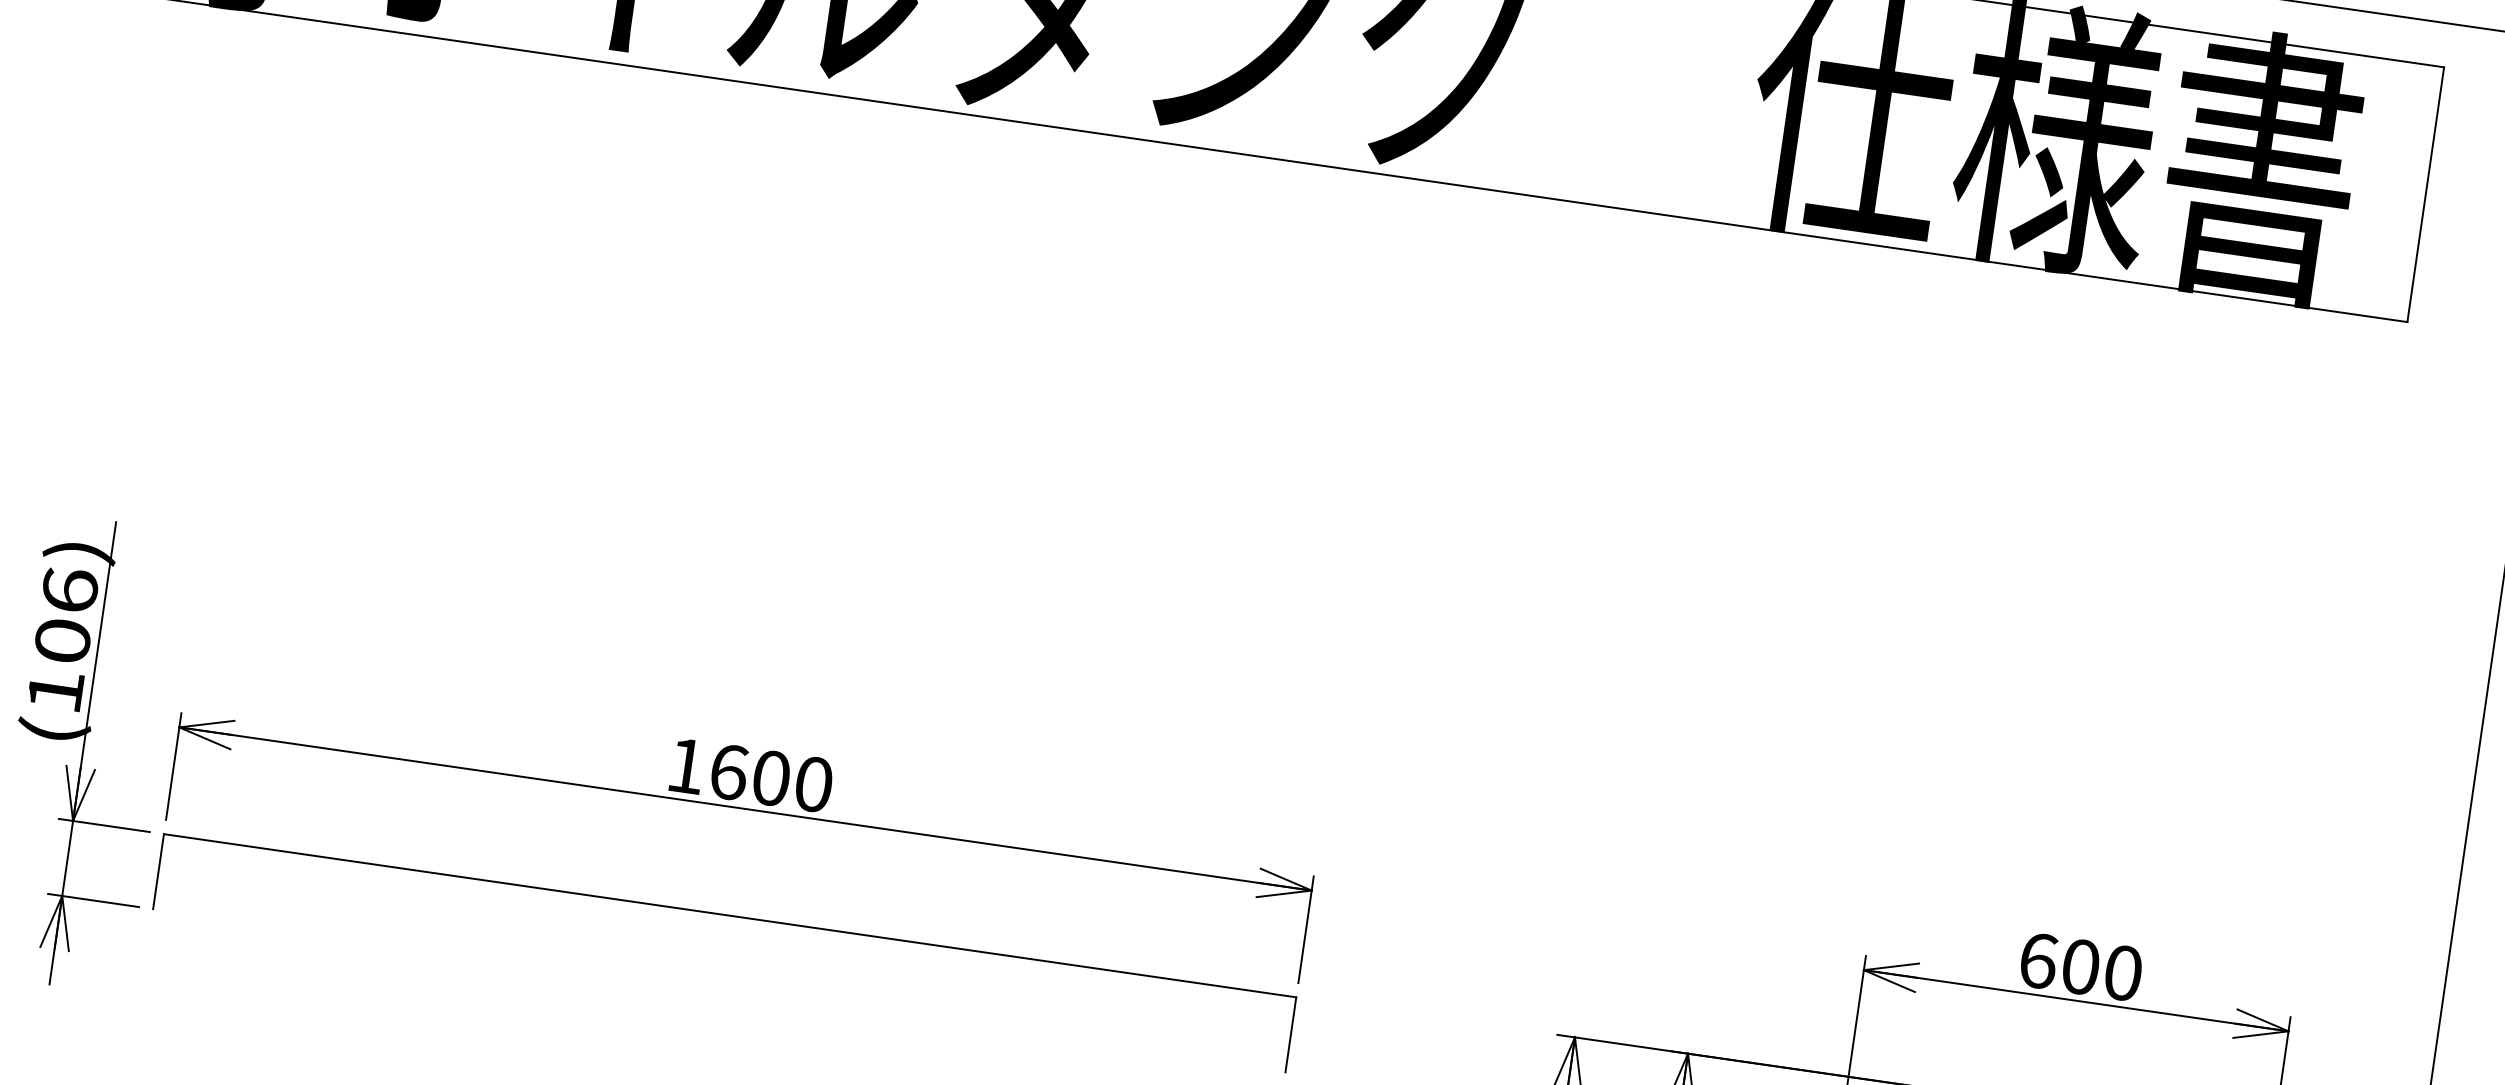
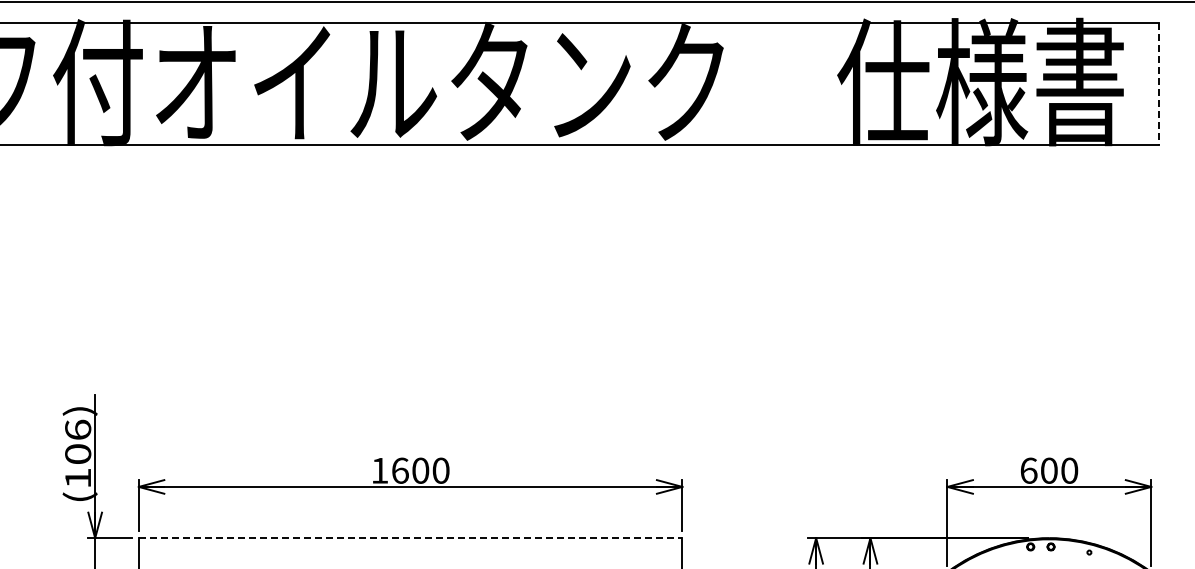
line: (2426, 195) -> (1159, 84), solid -> dashed
line: (729, 916) -> (410, 538), solid -> dashed

